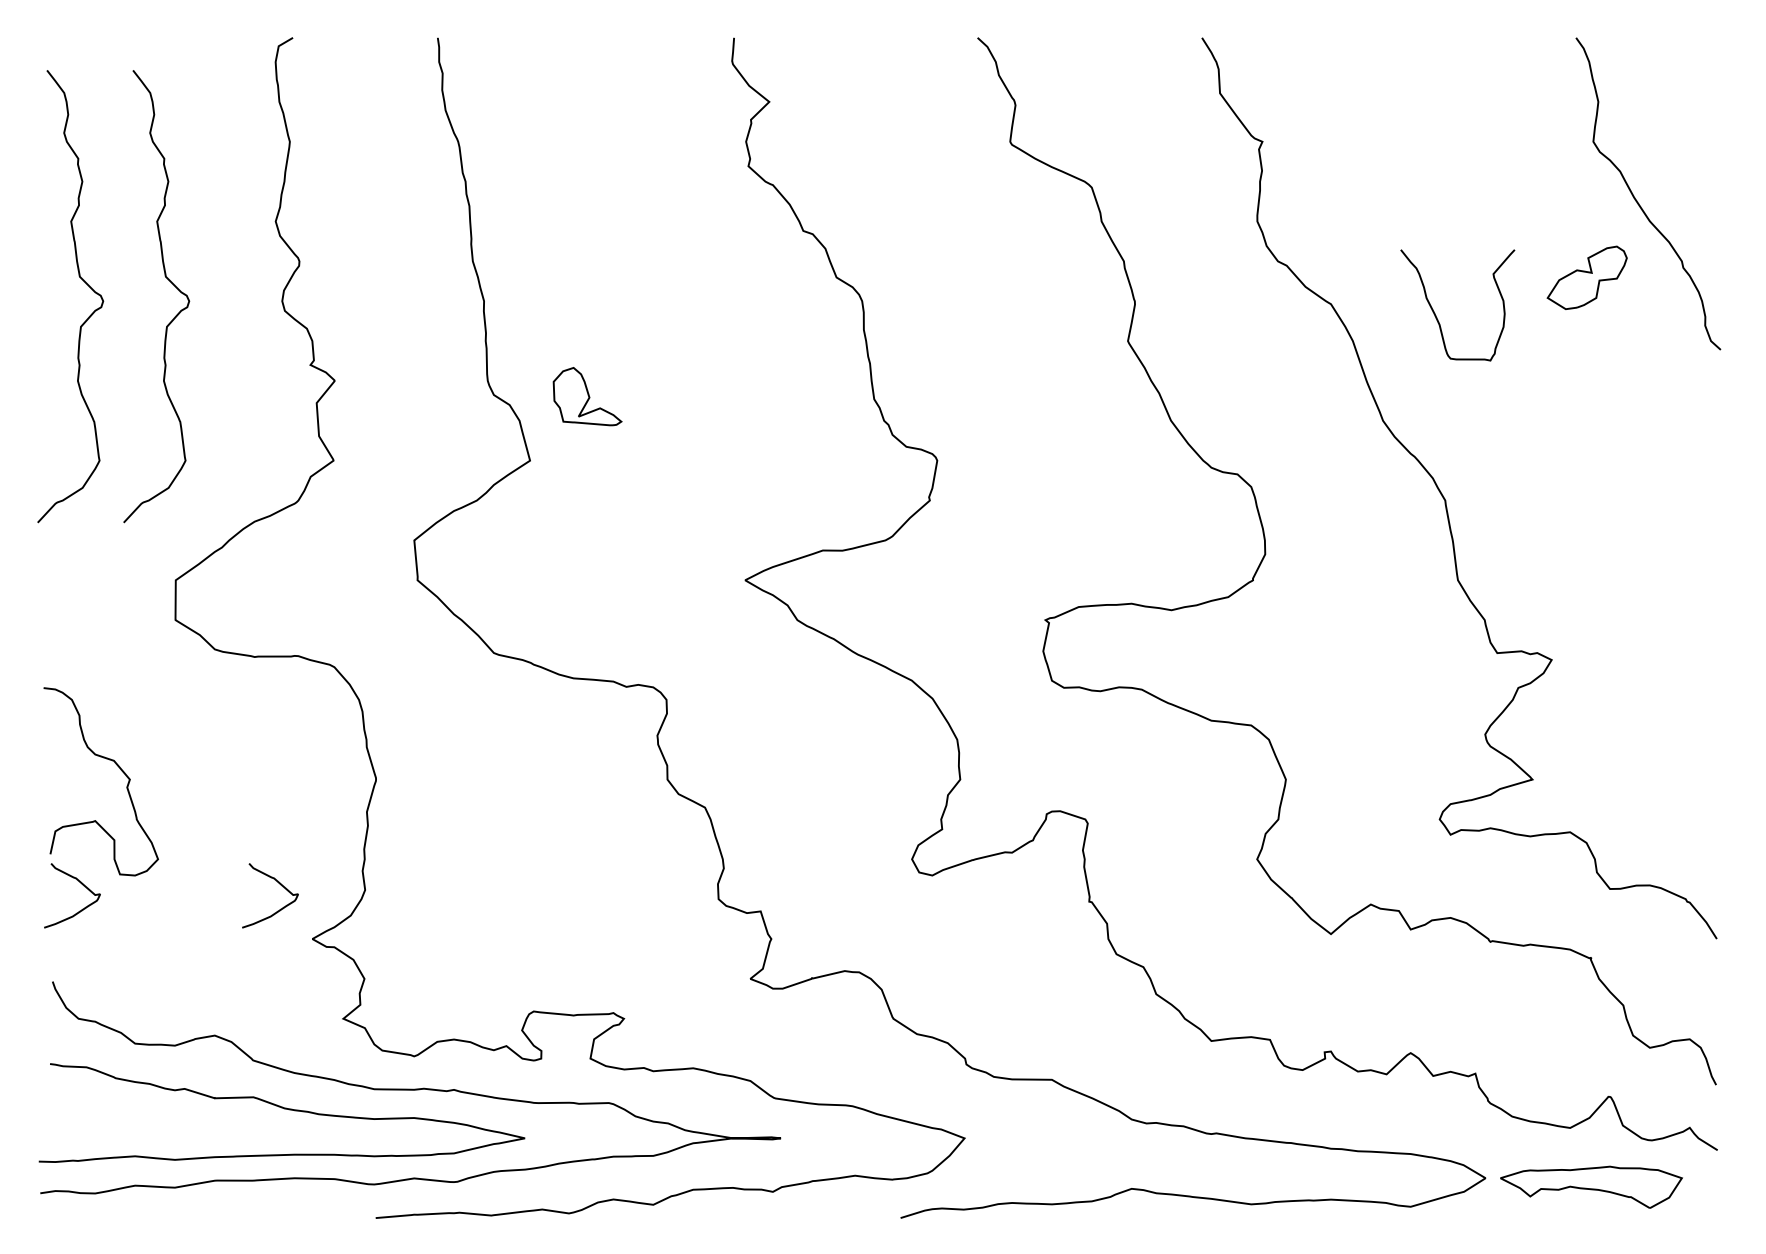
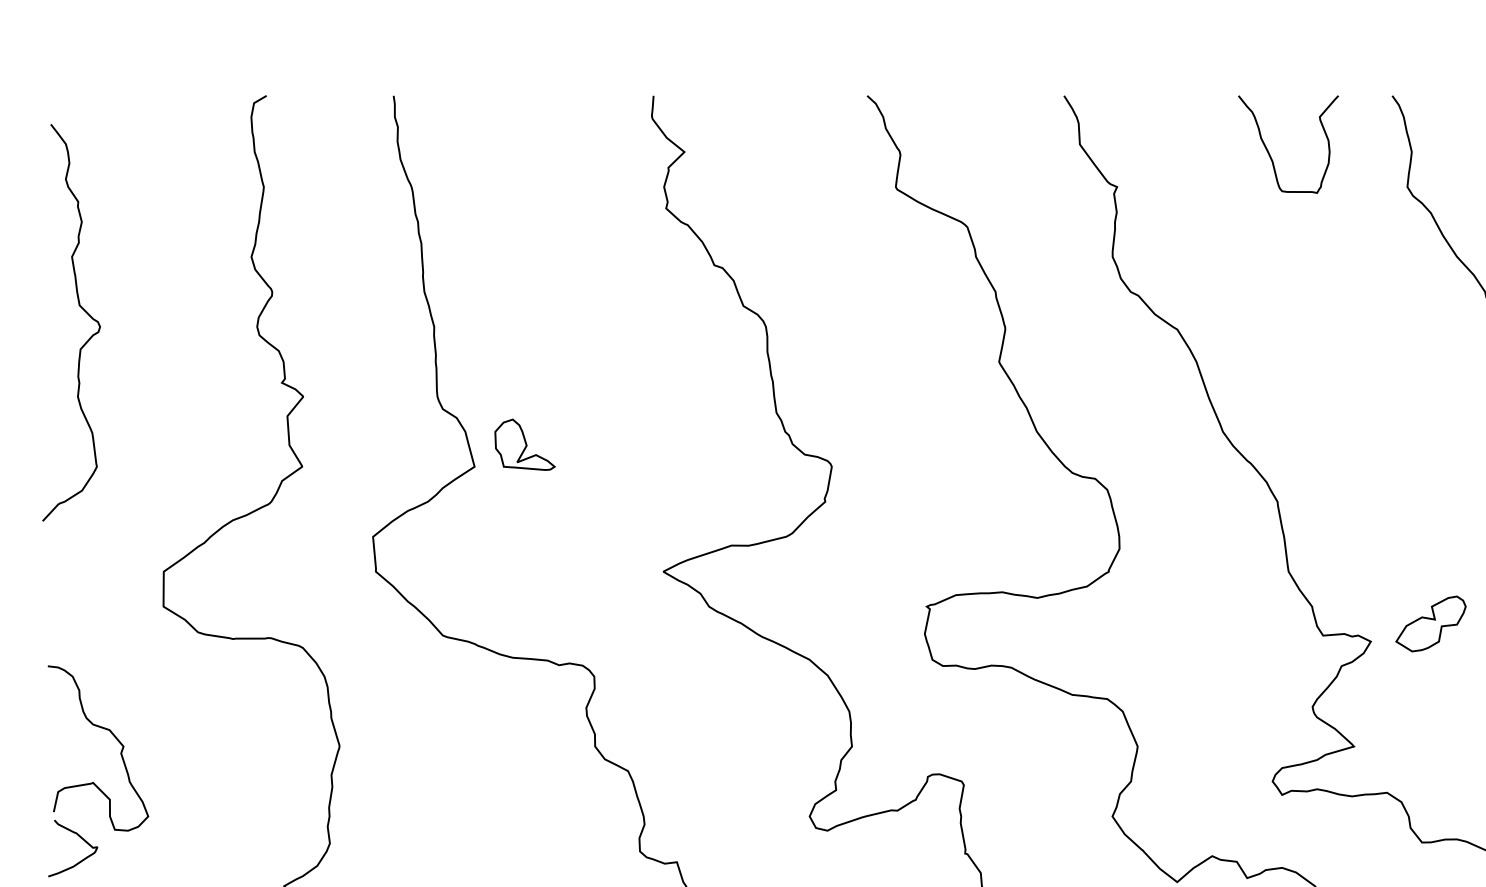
part: (1586, 277) -> (1430, 623), moved
curve: (170, 282) -> (159, 310), removed
curve: (1436, 315) -> (1269, 153), moved
part: (587, 396) -> (524, 444), moved
curve: (280, 885) -> (255, 839), removed

